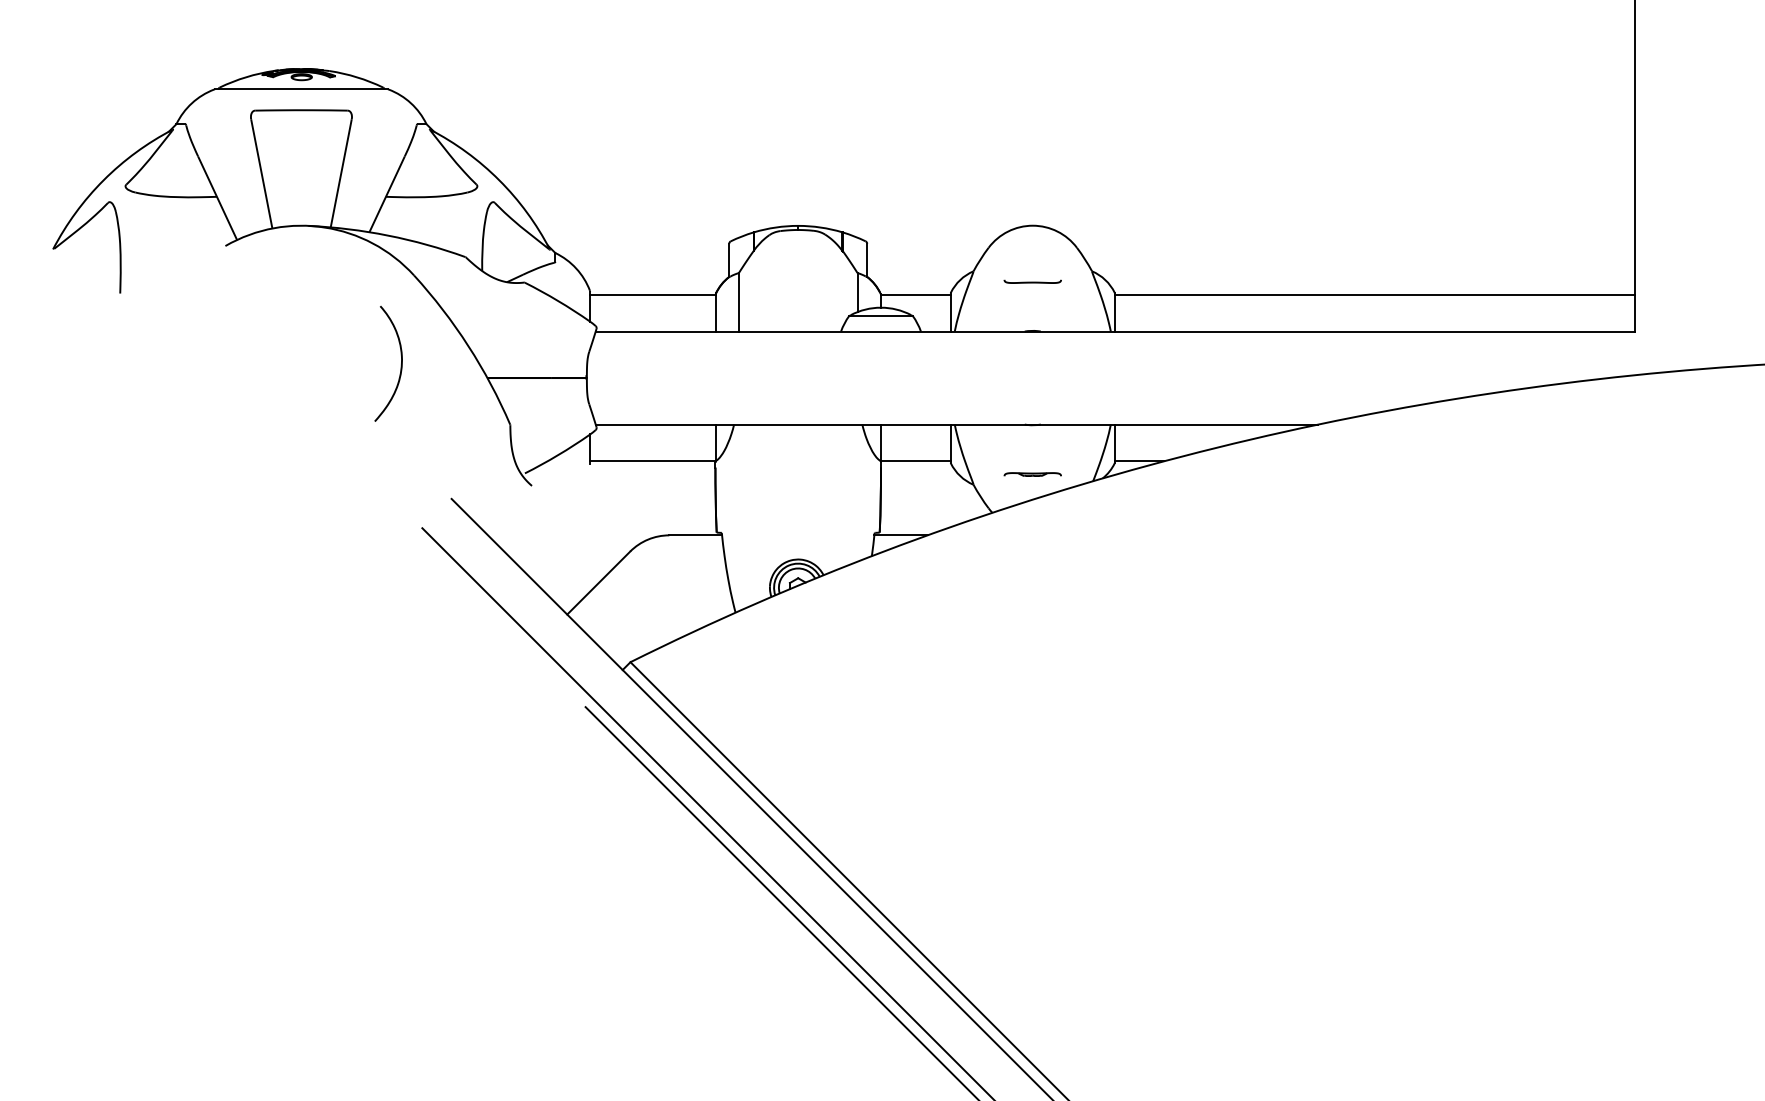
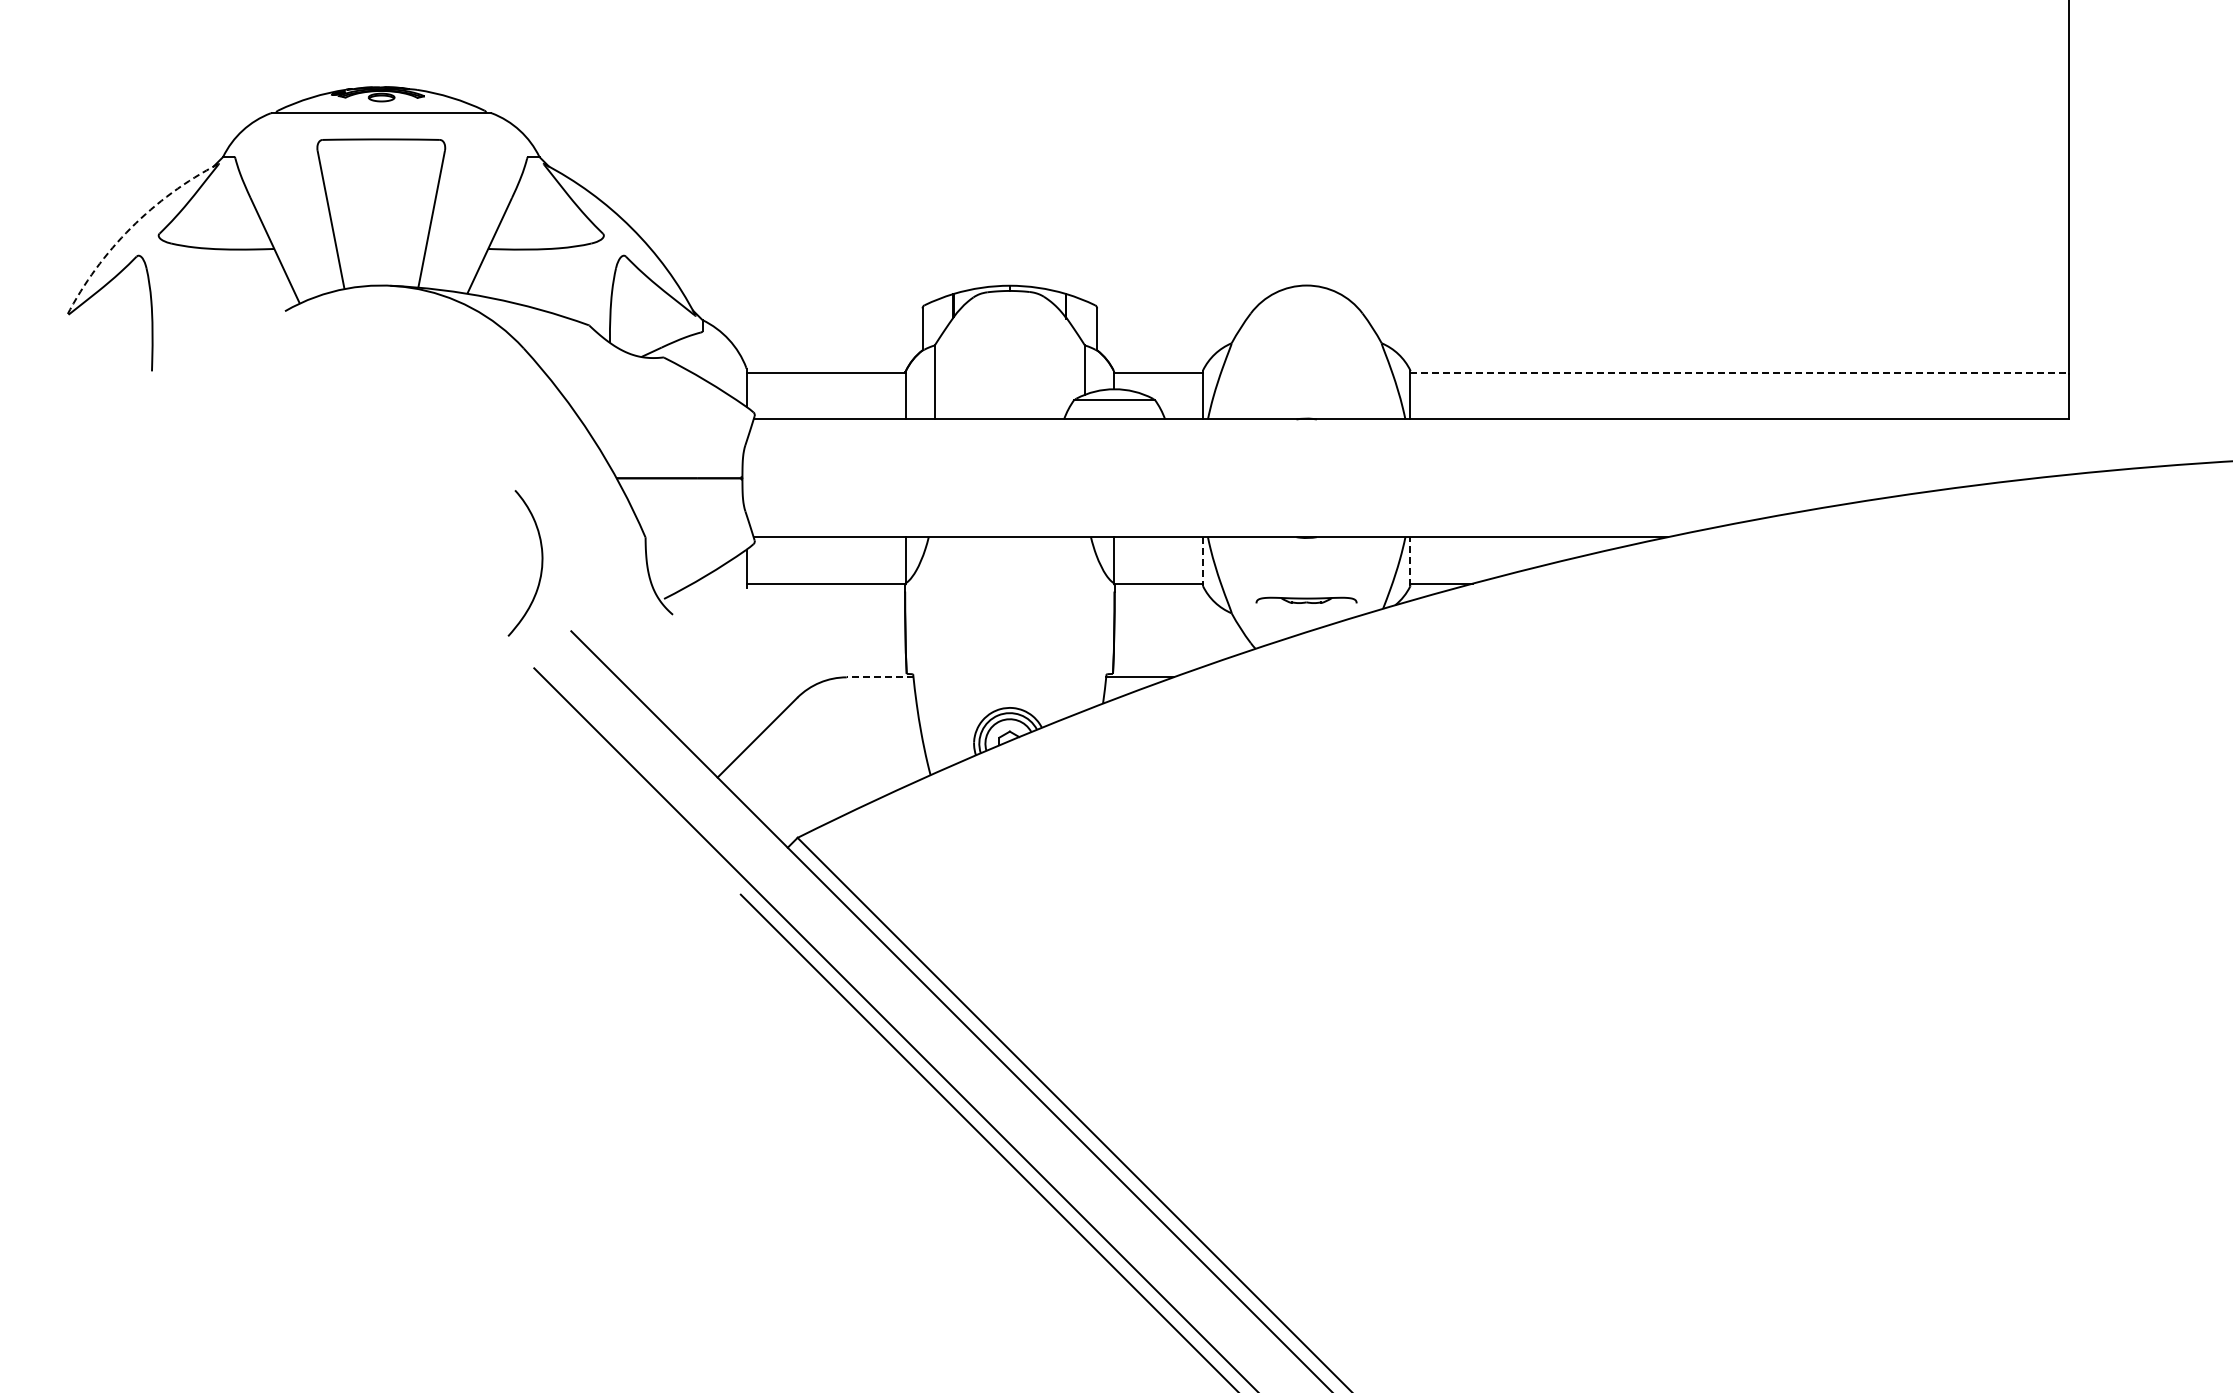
arc: (104, 180) -> (131, 228), solid -> dashed
curve: (1032, 281) -> (1306, 356), removed
line: (1374, 295) -> (1739, 373), solid -> dashed
curve: (401, 363) -> (541, 563), moved
line: (950, 443) -> (1202, 561), solid -> dashed
line: (1114, 443) -> (1410, 560), solid -> dashed
part: (1032, 474) -> (1306, 600), size x1.4
line: (695, 535) -> (879, 677), solid -> dashed

